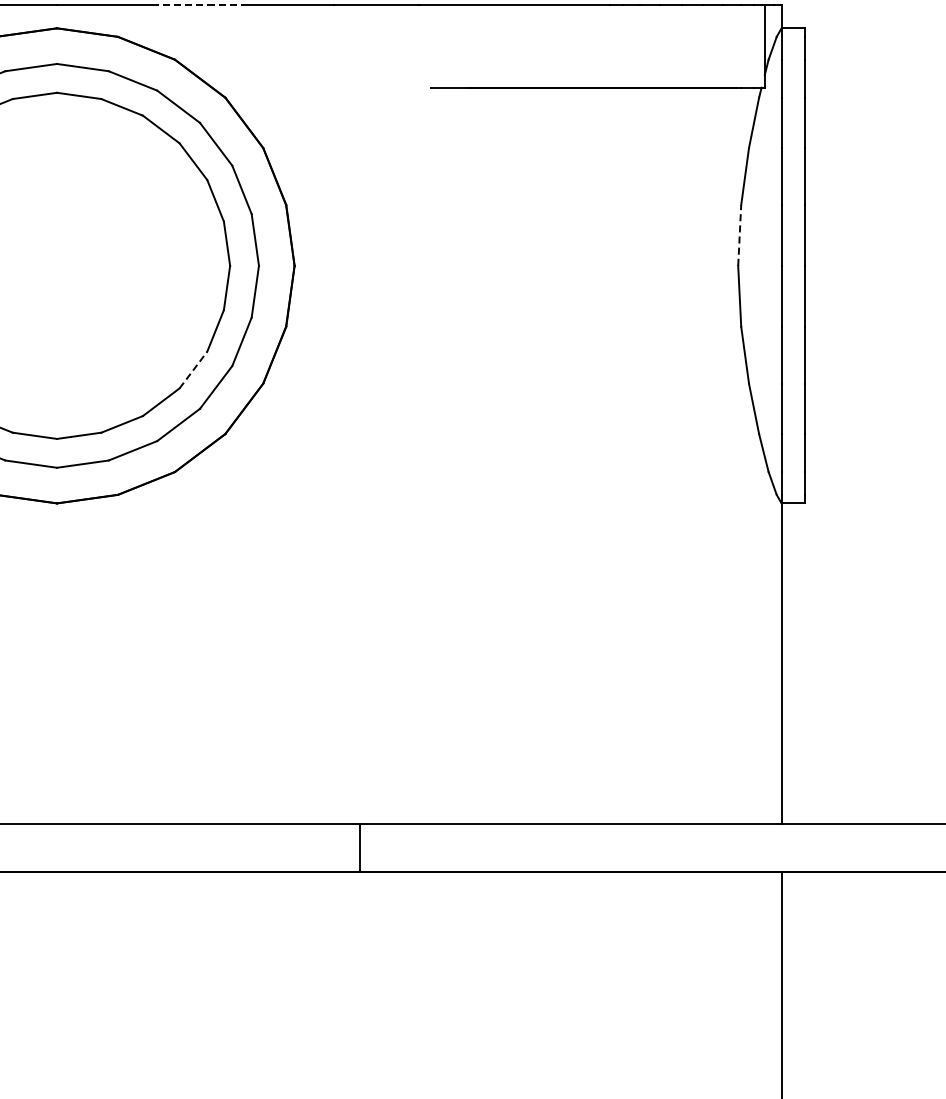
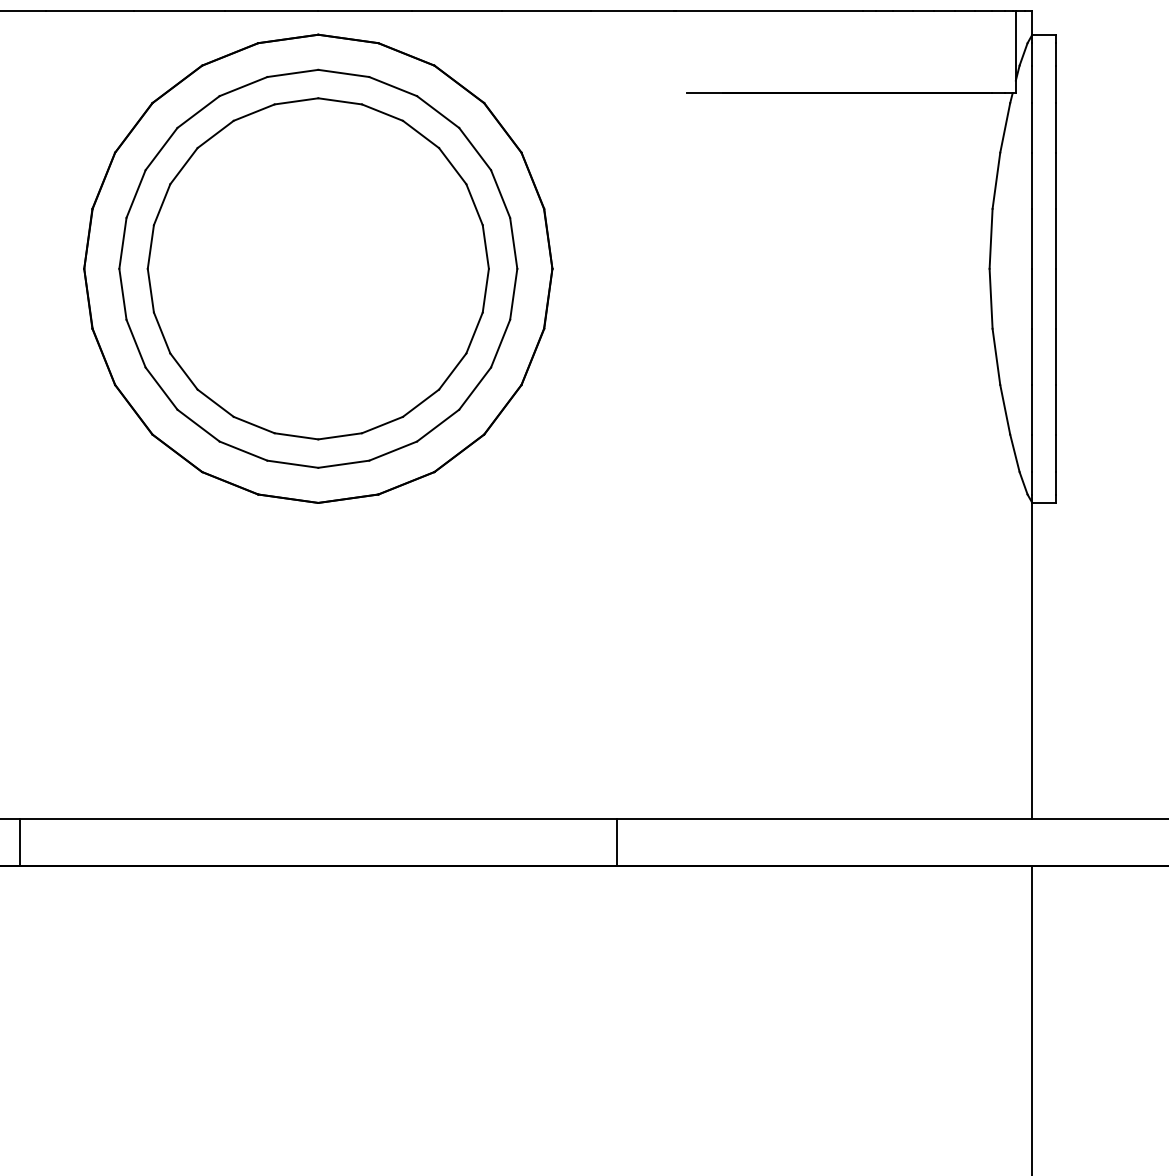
line: (198, 4) -> (457, 11), dashed -> solid
line: (740, 235) -> (991, 238), dashed -> solid
line: (193, 370) -> (452, 371), dashed -> solid

